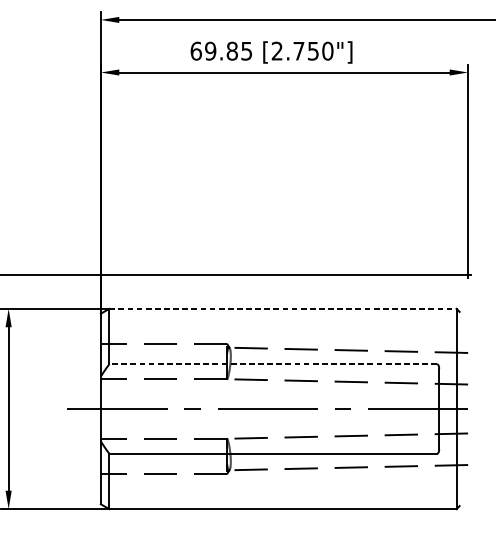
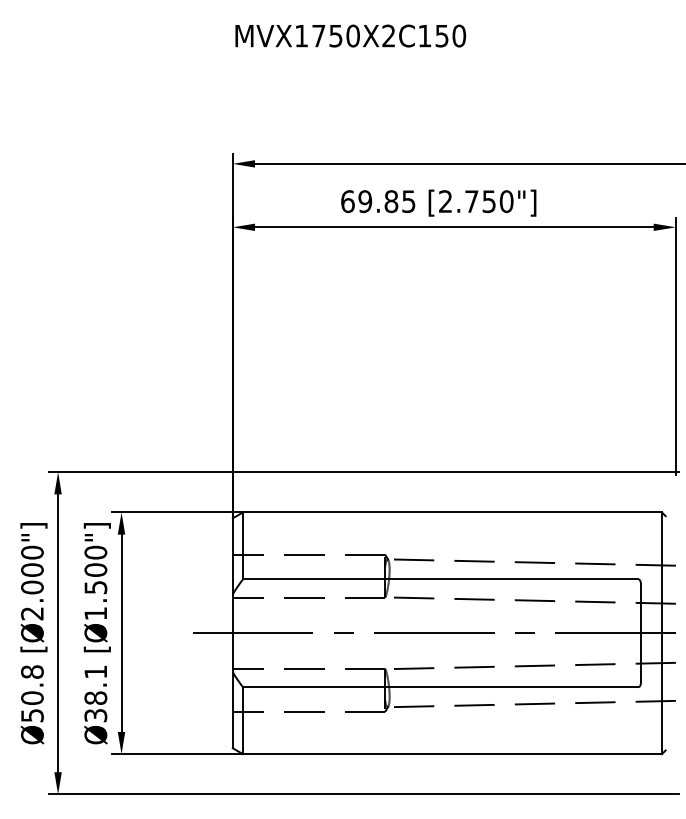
line: (282, 308) -> (452, 512), dashed -> solid
line: (273, 364) -> (440, 579), dashed -> solid

